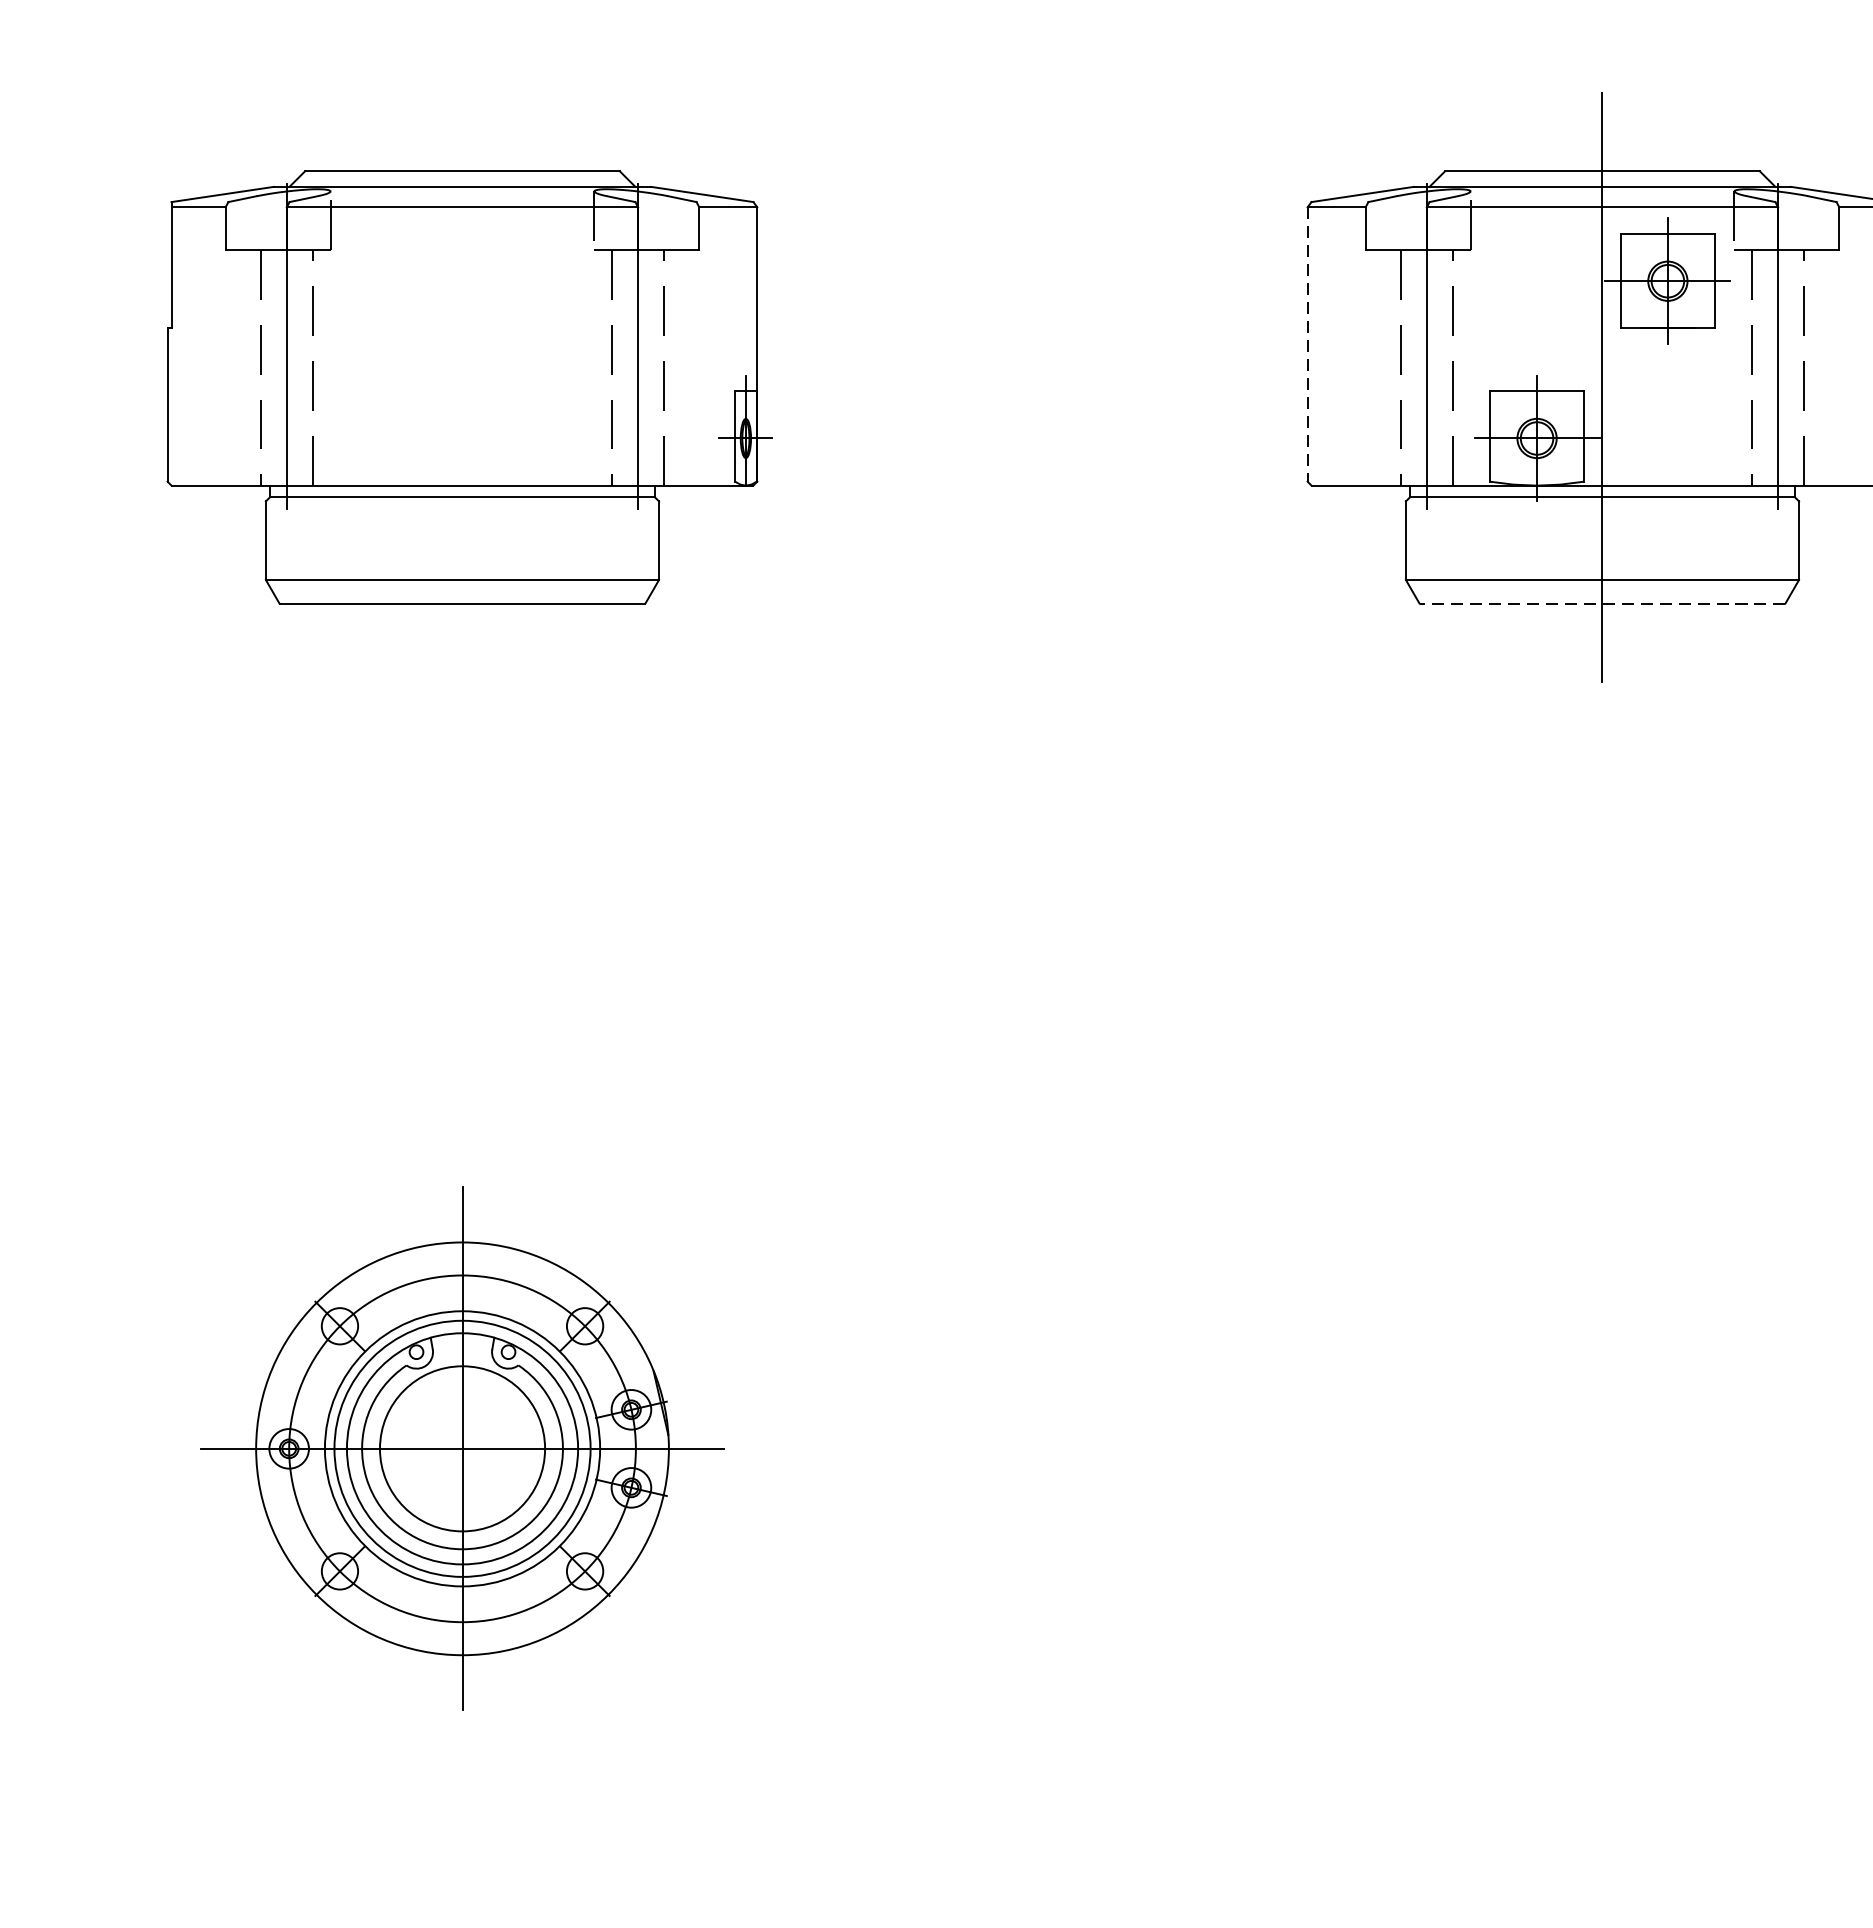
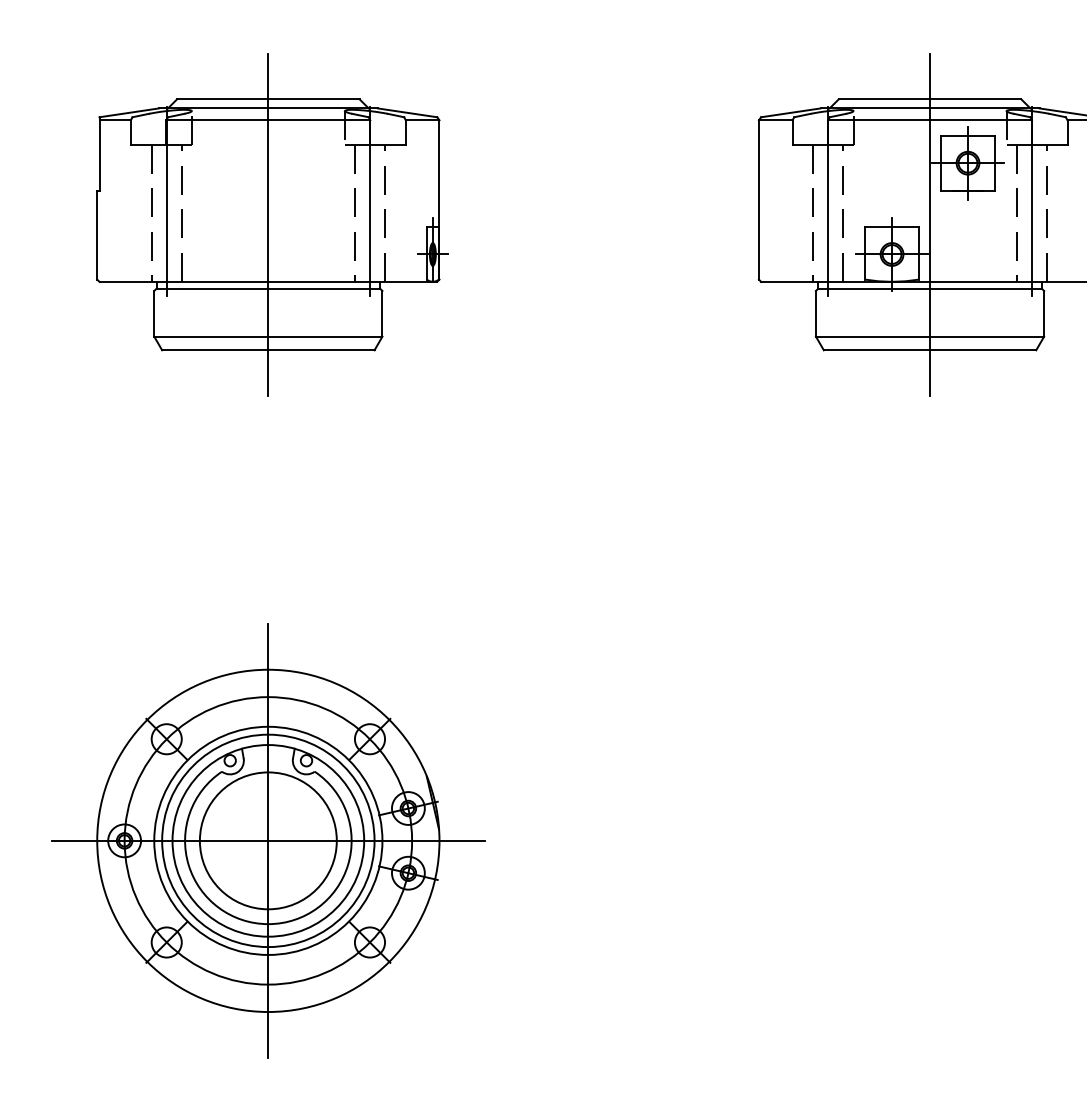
line: (1306, 343) -> (758, 199), dashed -> solid
line: (462, 386) -> (268, 224), added
line: (1601, 603) -> (929, 350), dashed -> solid
part: (462, 1448) -> (268, 840), size x1.43

